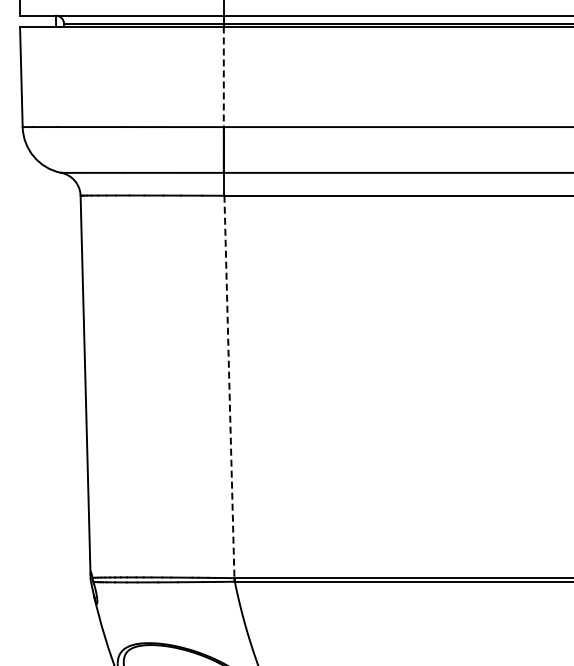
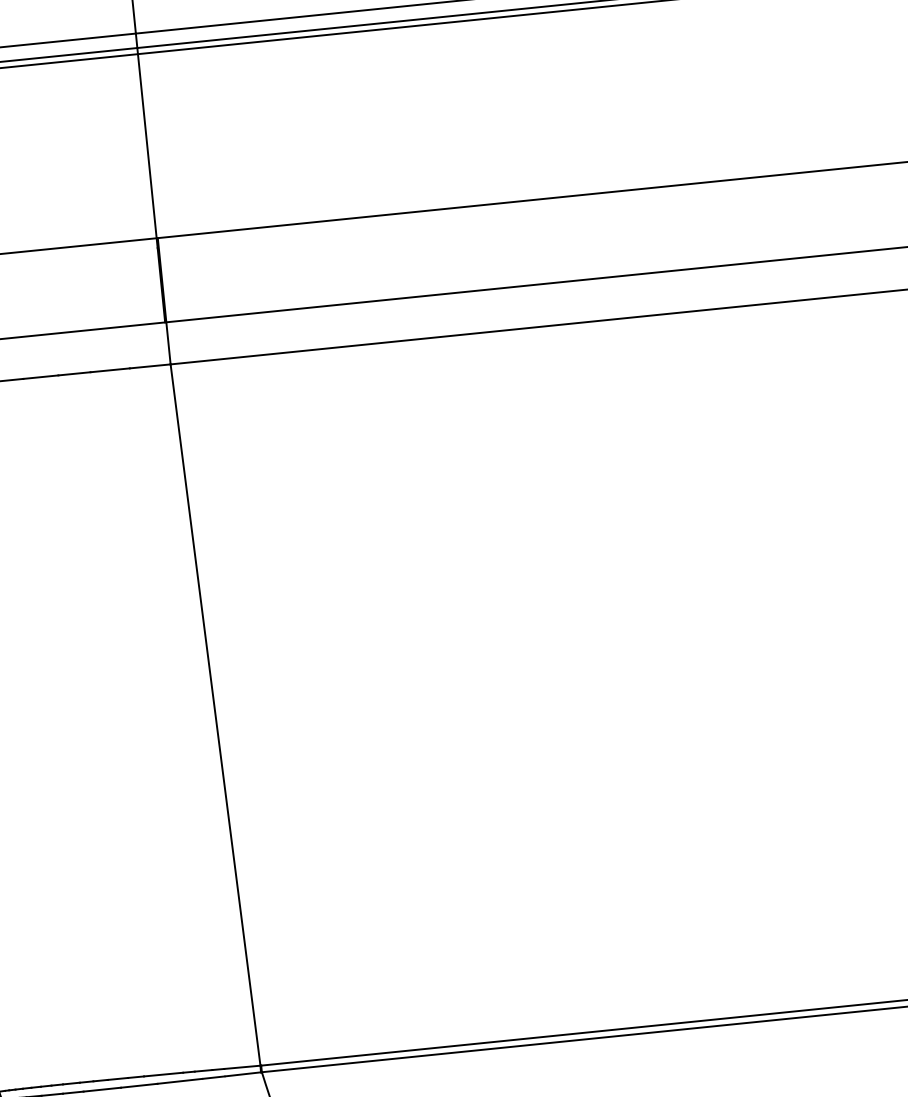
line: (223, 79) -> (147, 150), dashed -> solid
line: (229, 387) -> (215, 716), dashed -> solid

